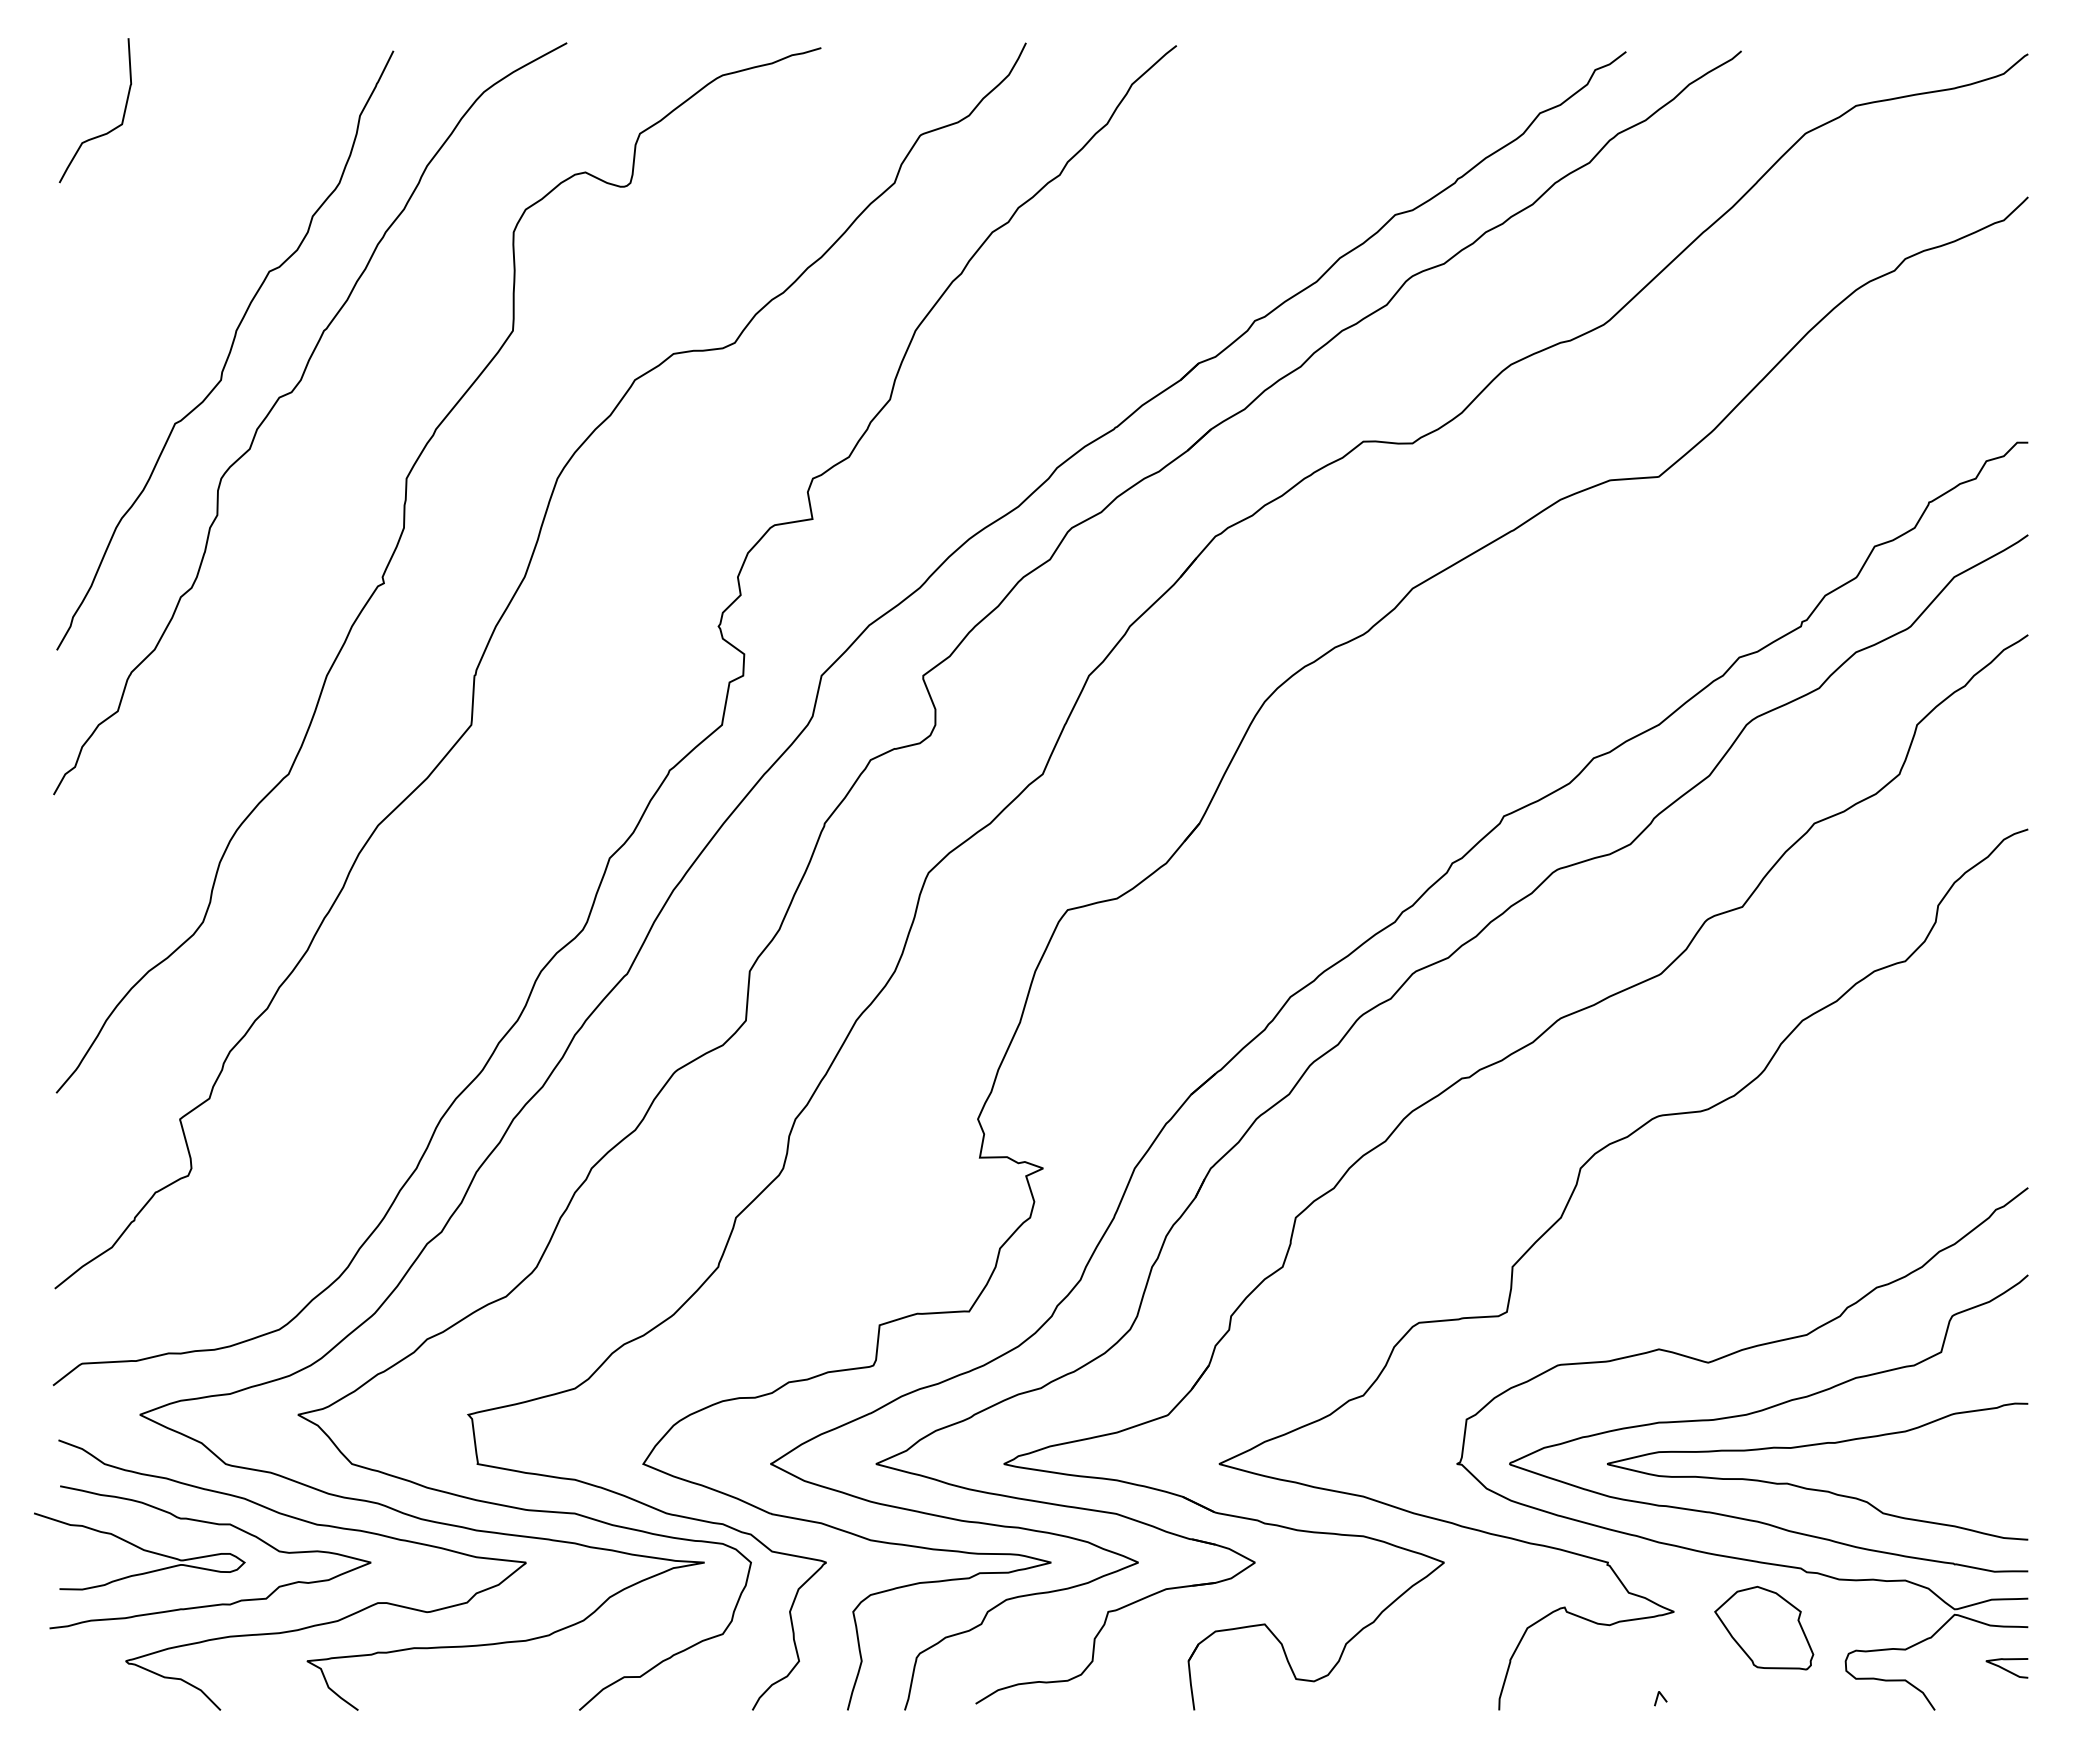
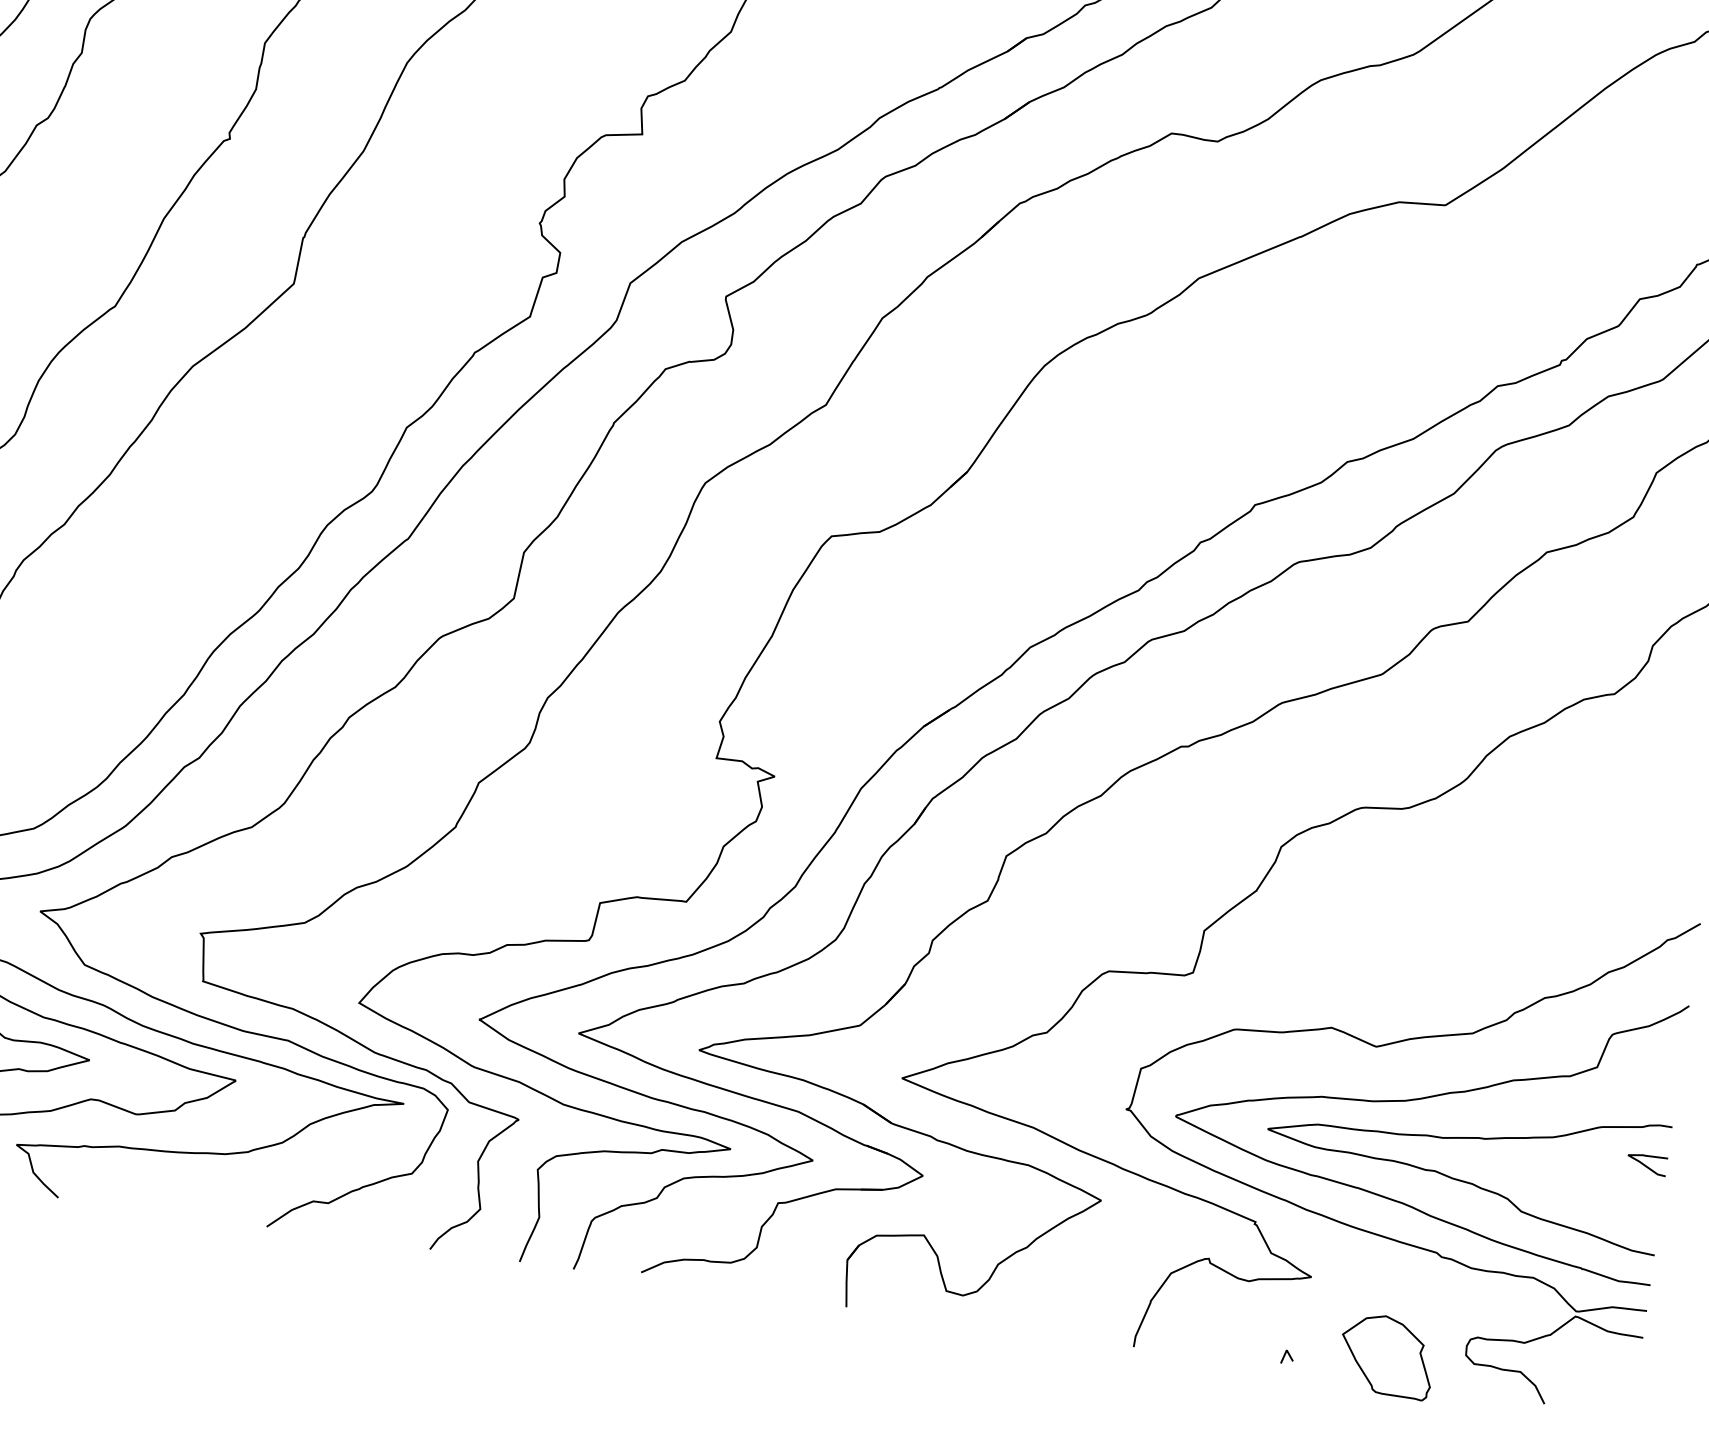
part: (1764, 1627) -> (1387, 1355), moved
curve: (2005, 1668) -> (1645, 1164), moved

